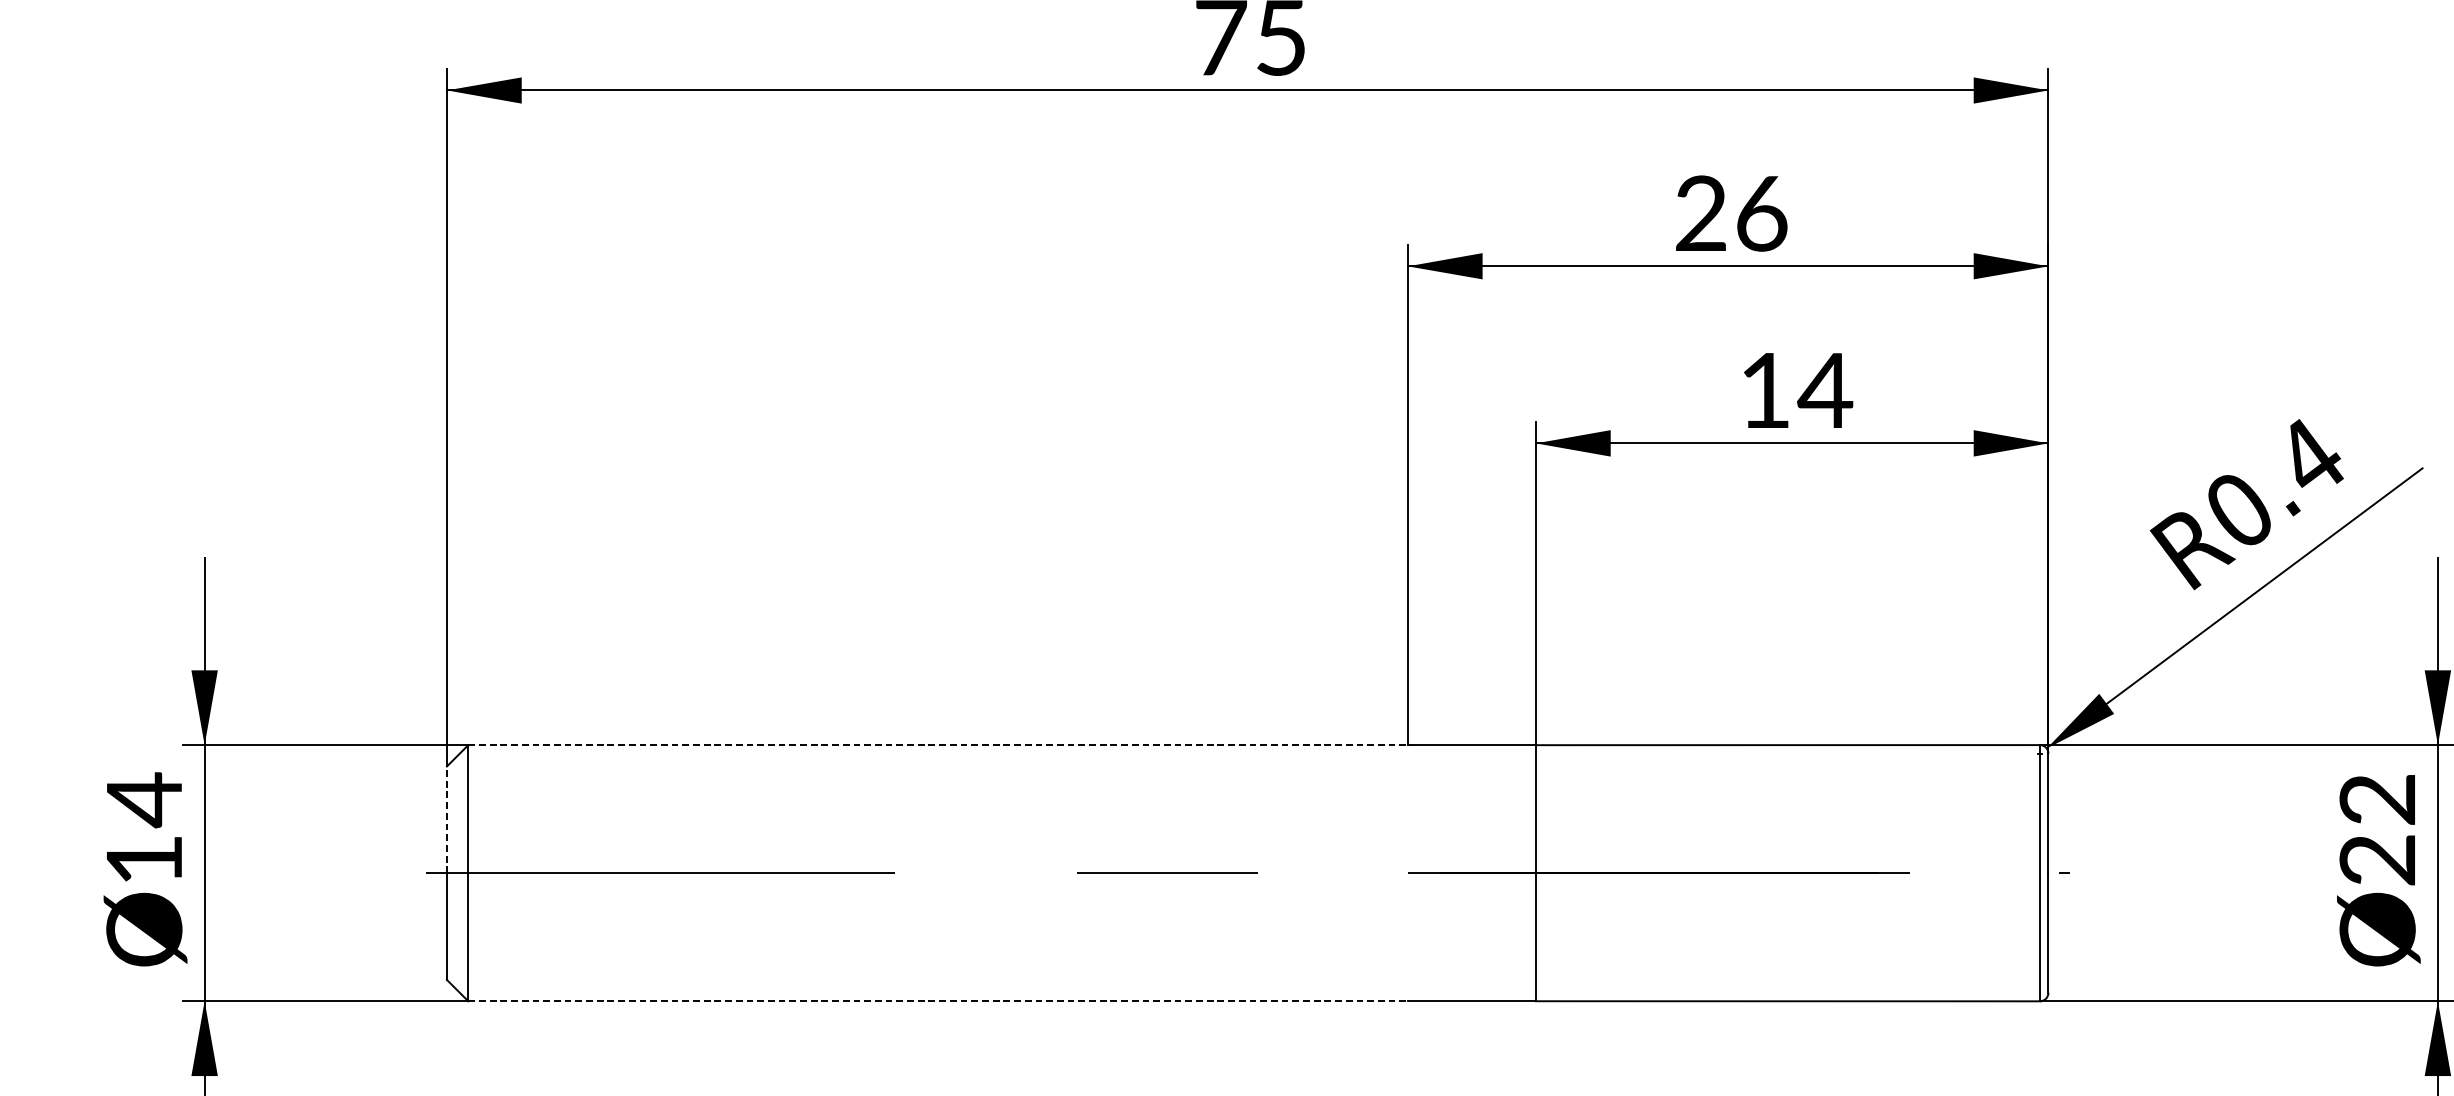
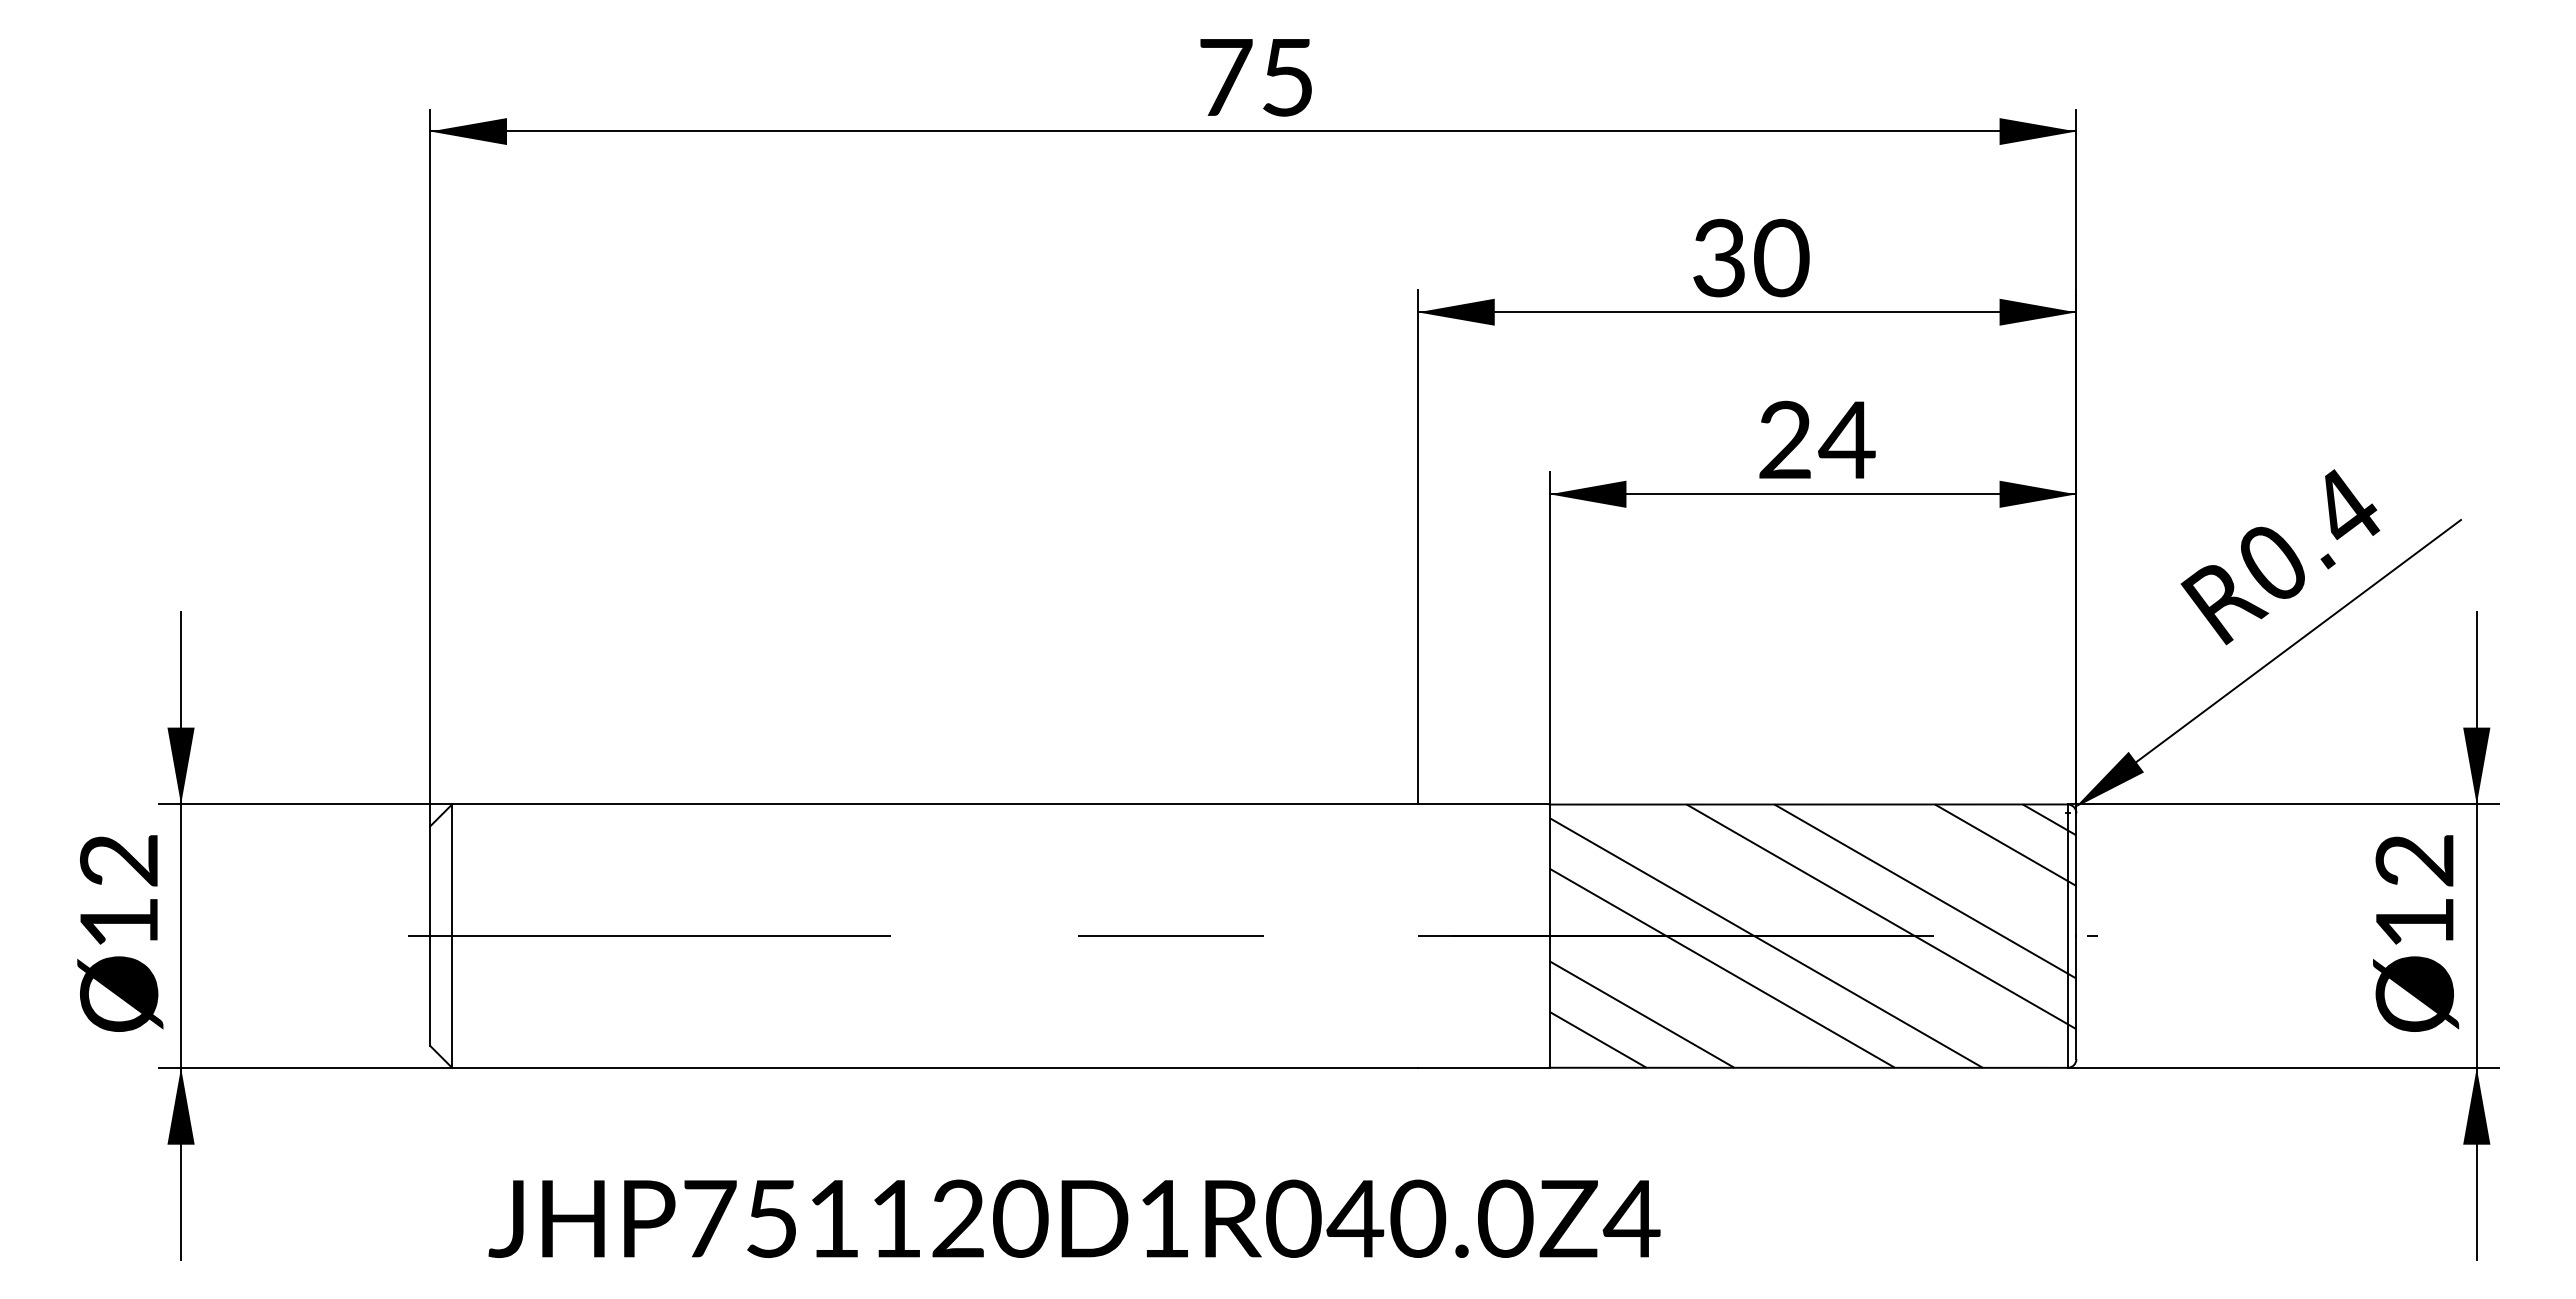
text: (1732, 213) -> (1751, 257), 26 -> 30
text: (1764, 390) -> (1784, 439), 14 -> 24
line: (938, 745) -> (935, 804), dashed -> solid
text: (143, 800) -> (118, 861), 14 -> 12
line: (447, 820) -> (430, 881), dashed -> solid
text: (2377, 859) -> (2414, 922), 22 -> 12
hatch: (1791, 872) -> (1812, 935), added
line: (938, 1000) -> (935, 1067), dashed -> solid

